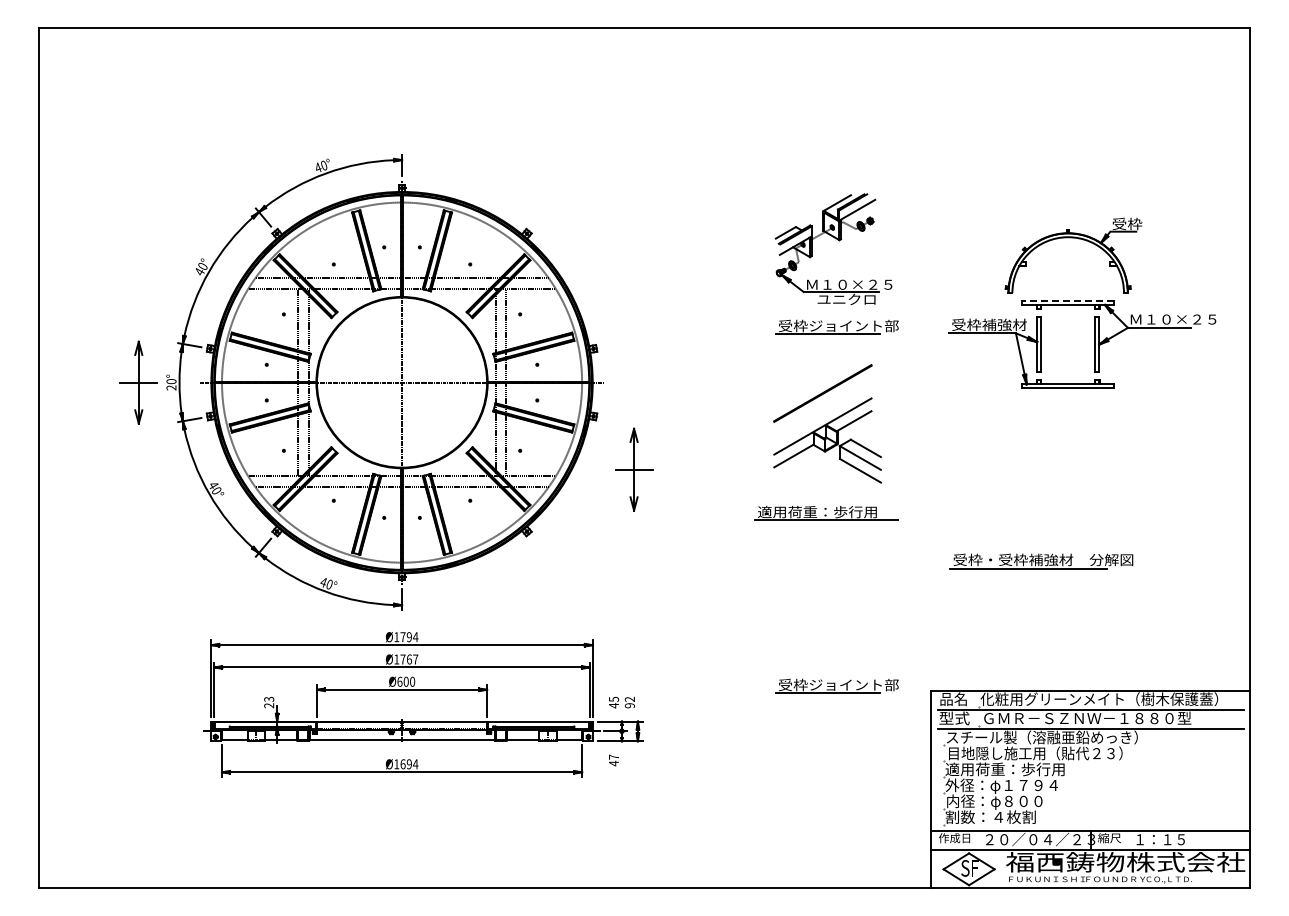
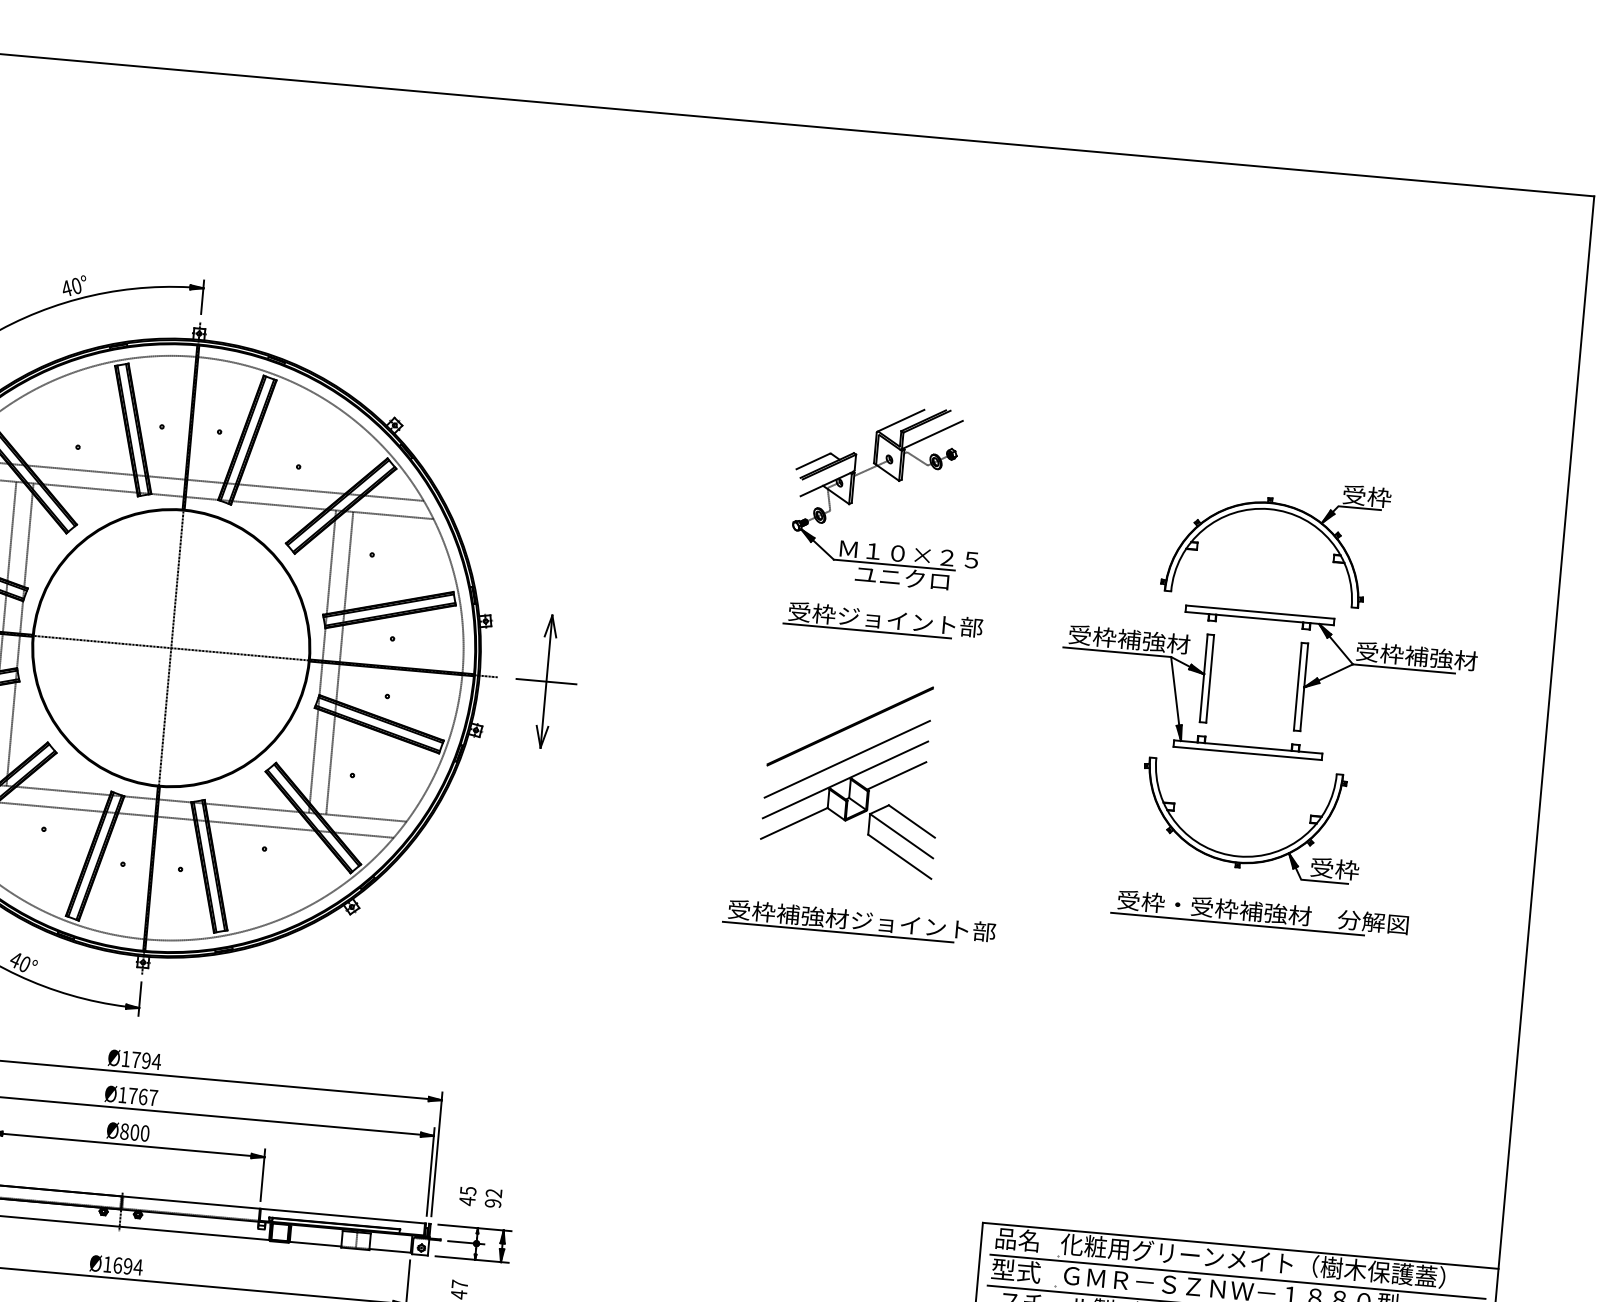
line: (1068, 300) -> (1260, 611), dashed -> solid
text: (1172, 319) -> (1426, 657), Ｍ１０×２５ -> 受枠補強材
line: (822, 413) -> (846, 758), added
part: (1079, 449) -> (1257, 854), added
part: (634, 469) -> (547, 681), moved
text: (840, 511) -> (861, 919), 適用荷重：歩行用 -> 受枠補強材ジョイント部
part: (1041, 561) -> (1259, 914), moved
text: (399, 681) -> (124, 1131), Ø600 -> Ø800
part: (836, 685) -> (830, 1200), removed

